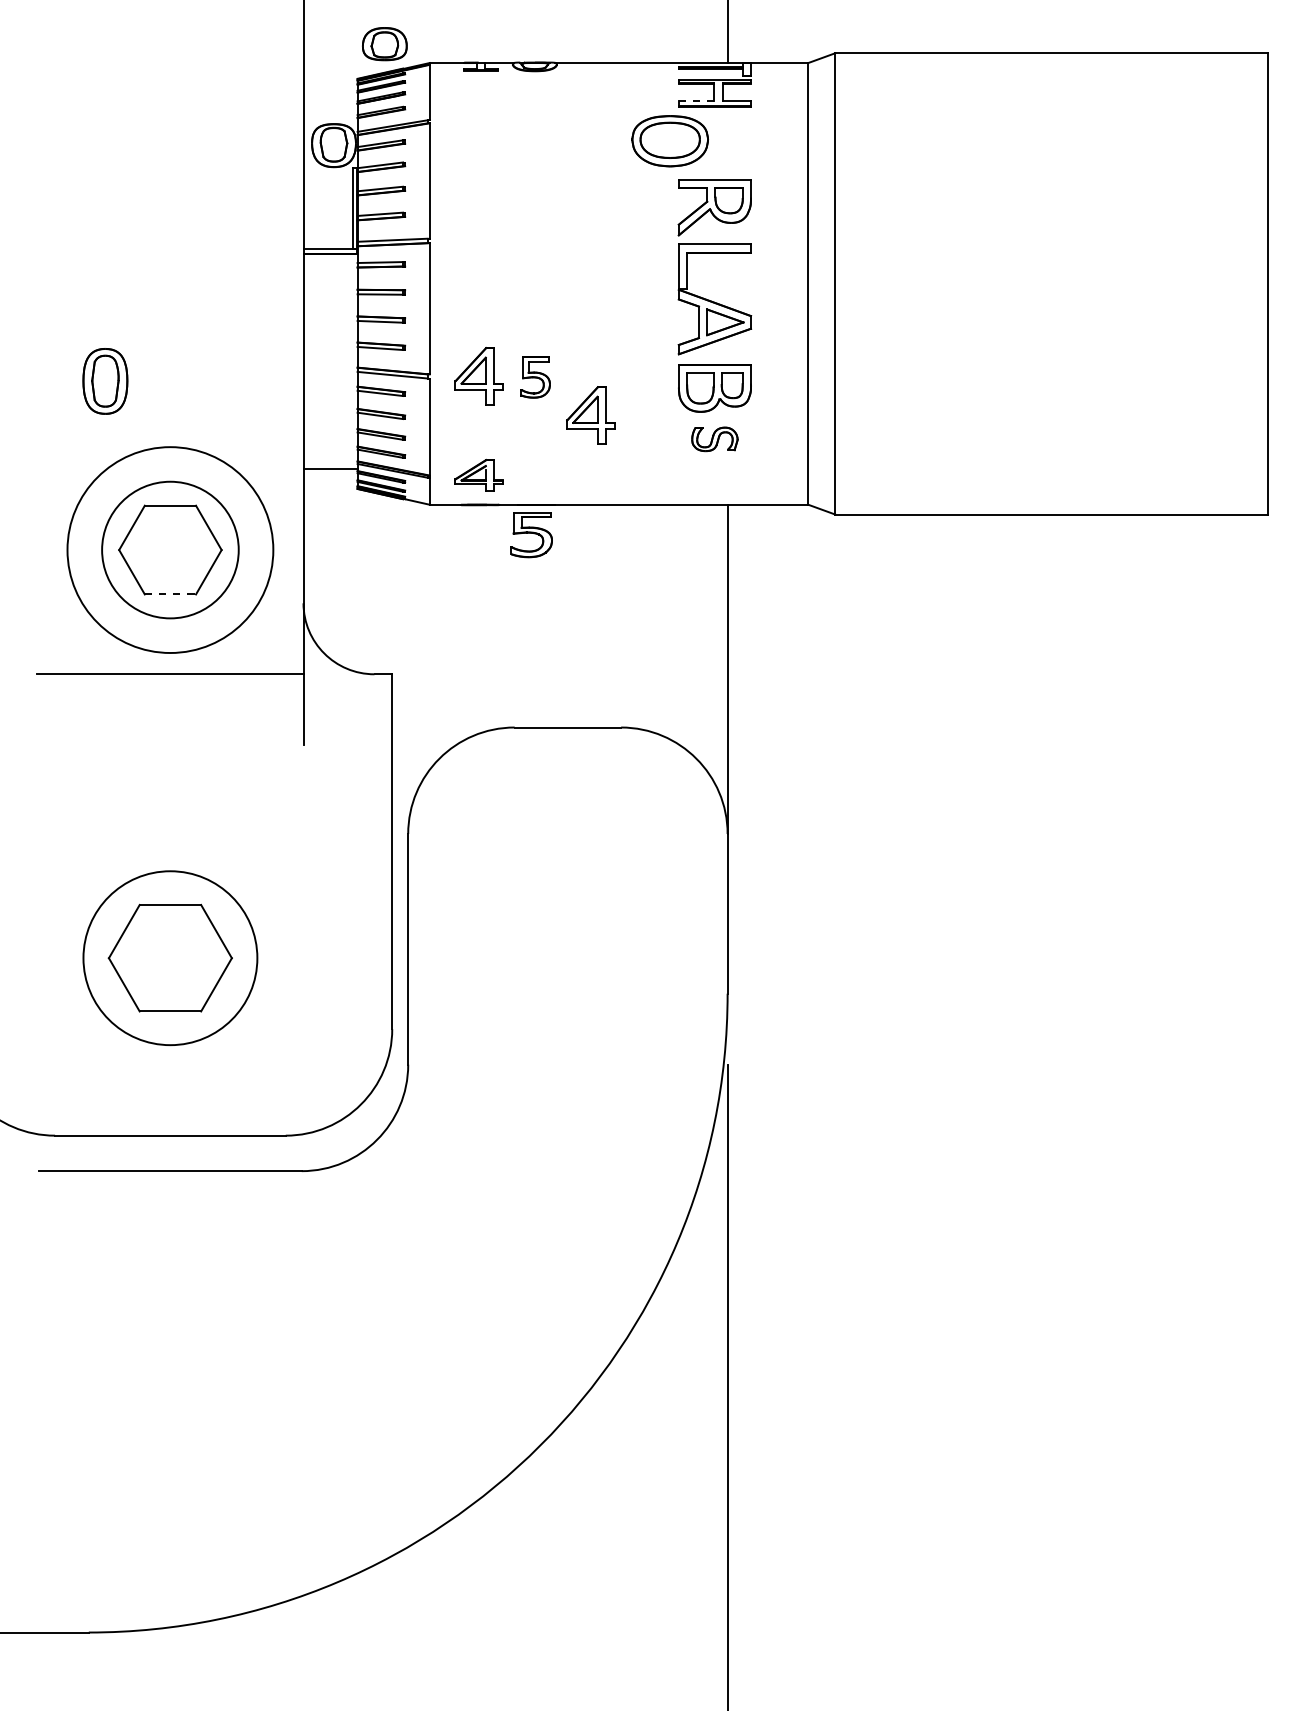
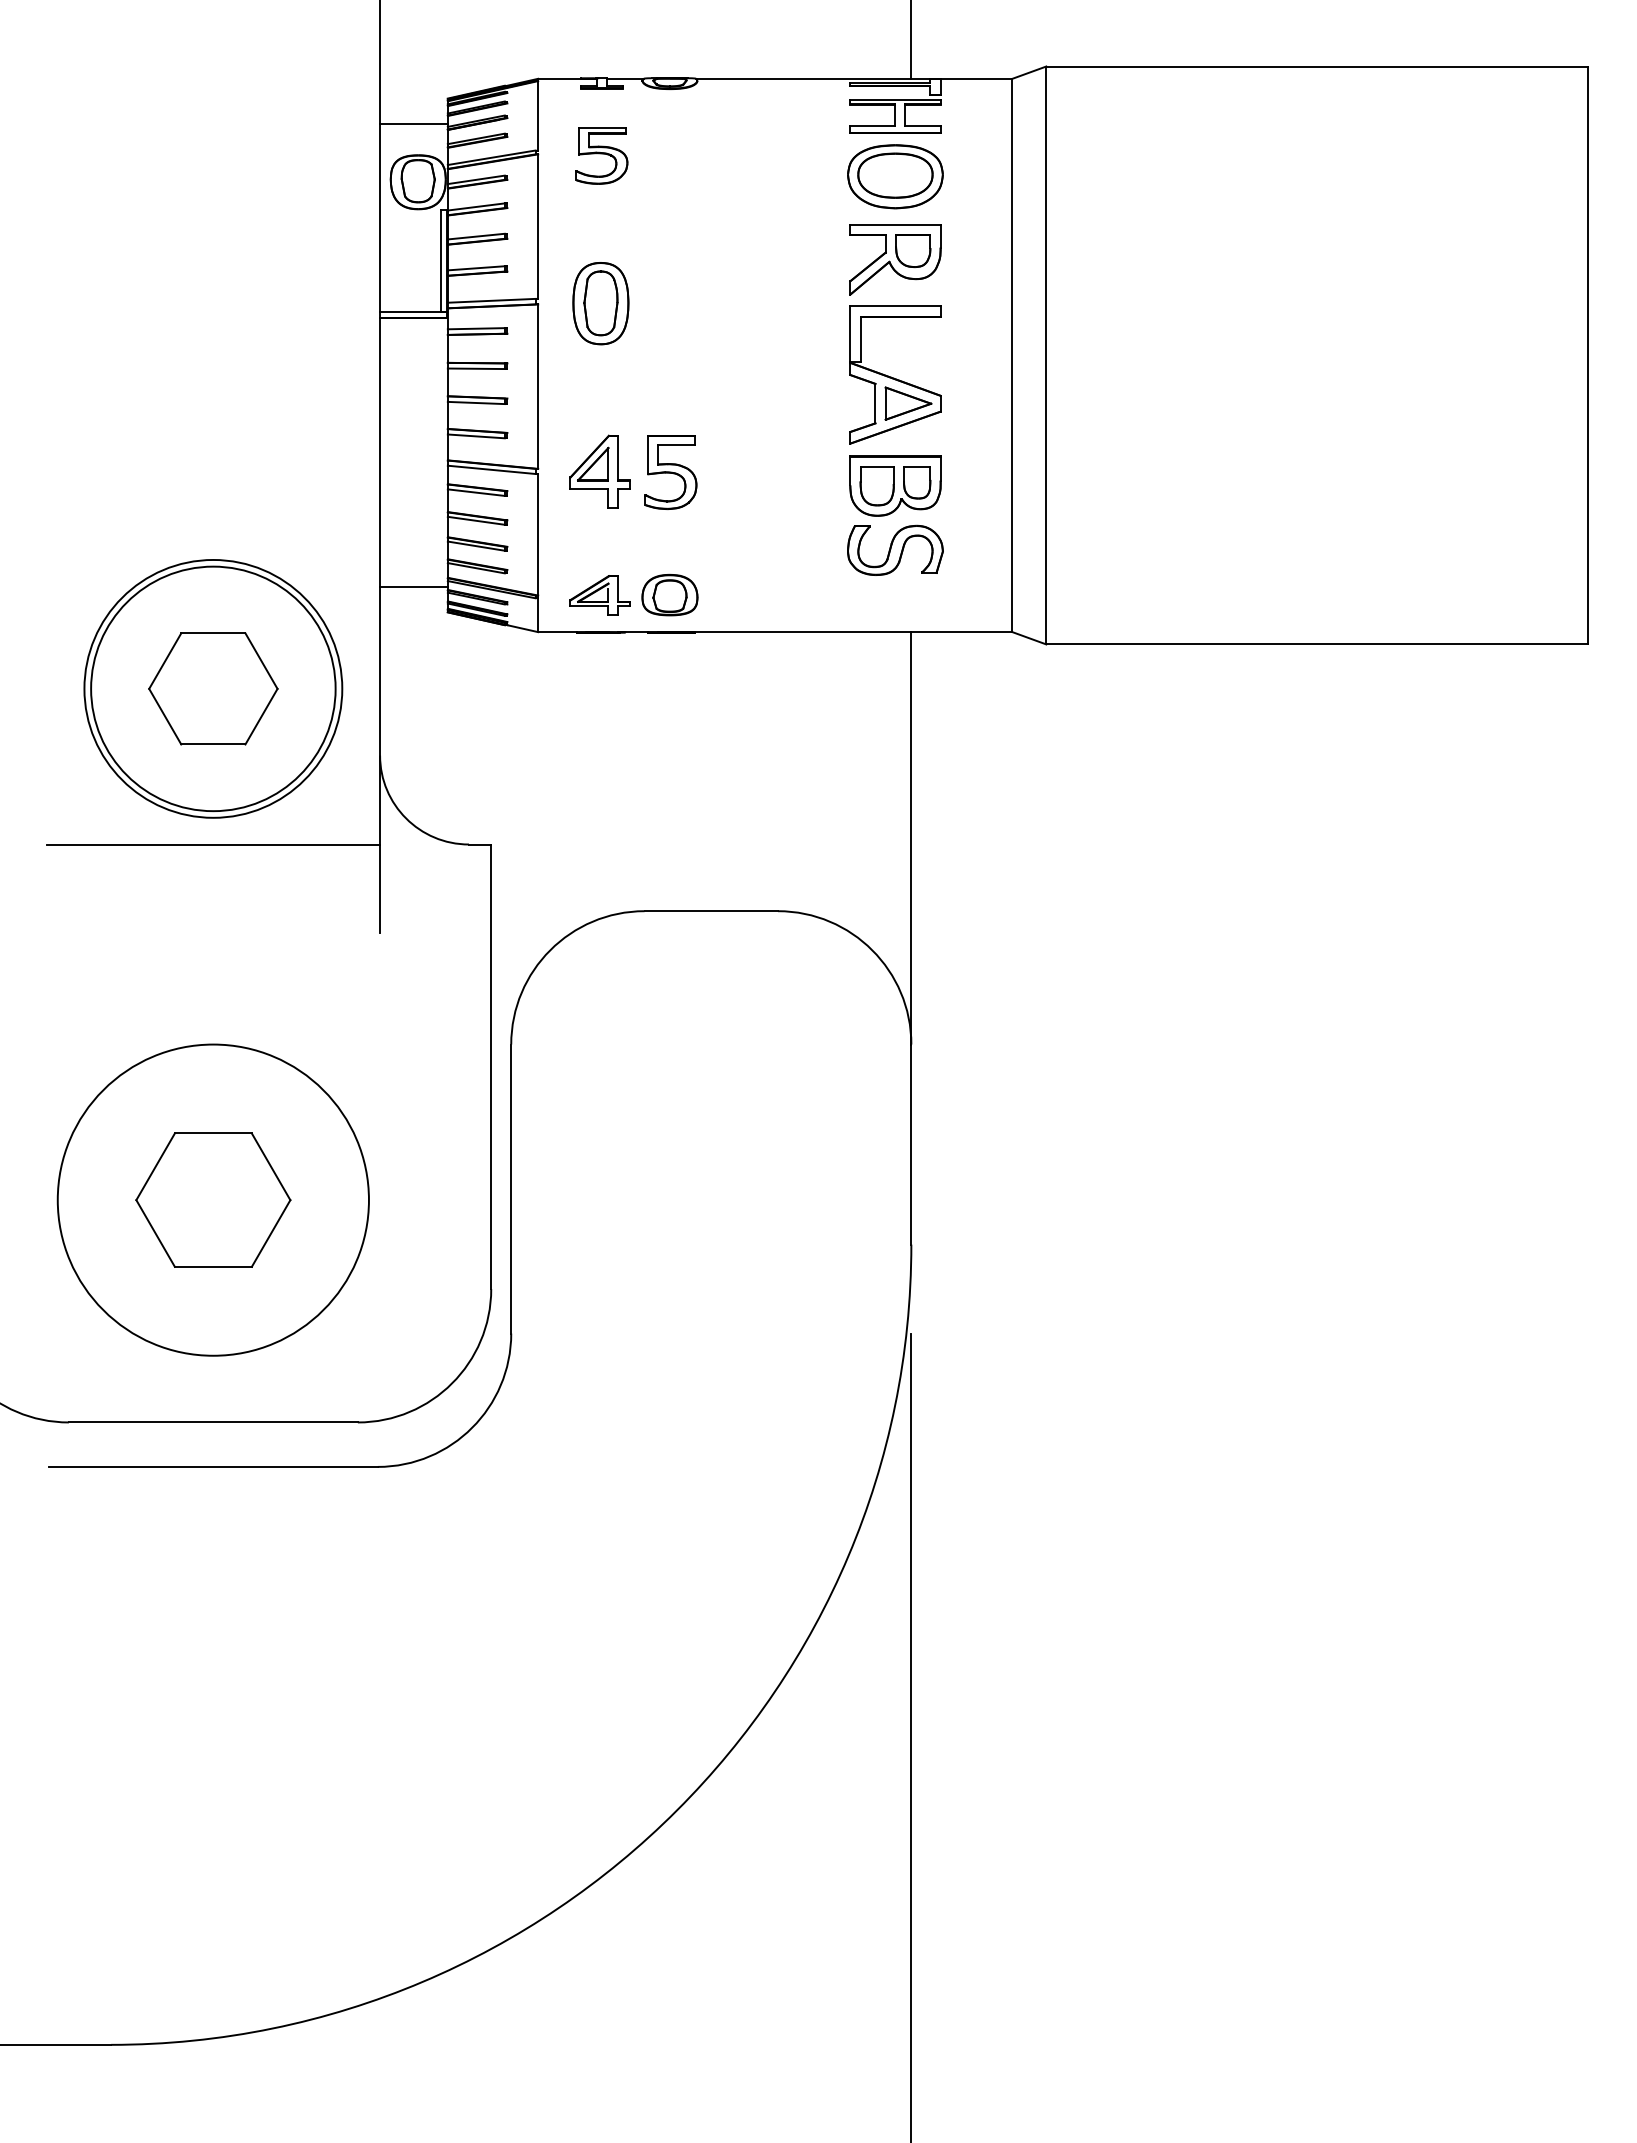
part: (384, 44) -> (669, 595), moved
line: (330, 98) -> (413, 123), added
line: (697, 101) -> (873, 126), dashed -> solid
part: (670, 141) -> (895, 176), moved
part: (535, 377) -> (670, 472), size x1.43
part: (105, 381) -> (600, 303), moved
part: (590, 415) -> (739, 520), removed
part: (714, 438) -> (895, 549), size x1.67
part: (531, 534) -> (601, 155), moved
circle: (170, 549) -> (213, 688), size x1.43
line: (170, 594) -> (213, 744), dashed -> solid
circle: (169, 957) -> (212, 1199), size x1.43

